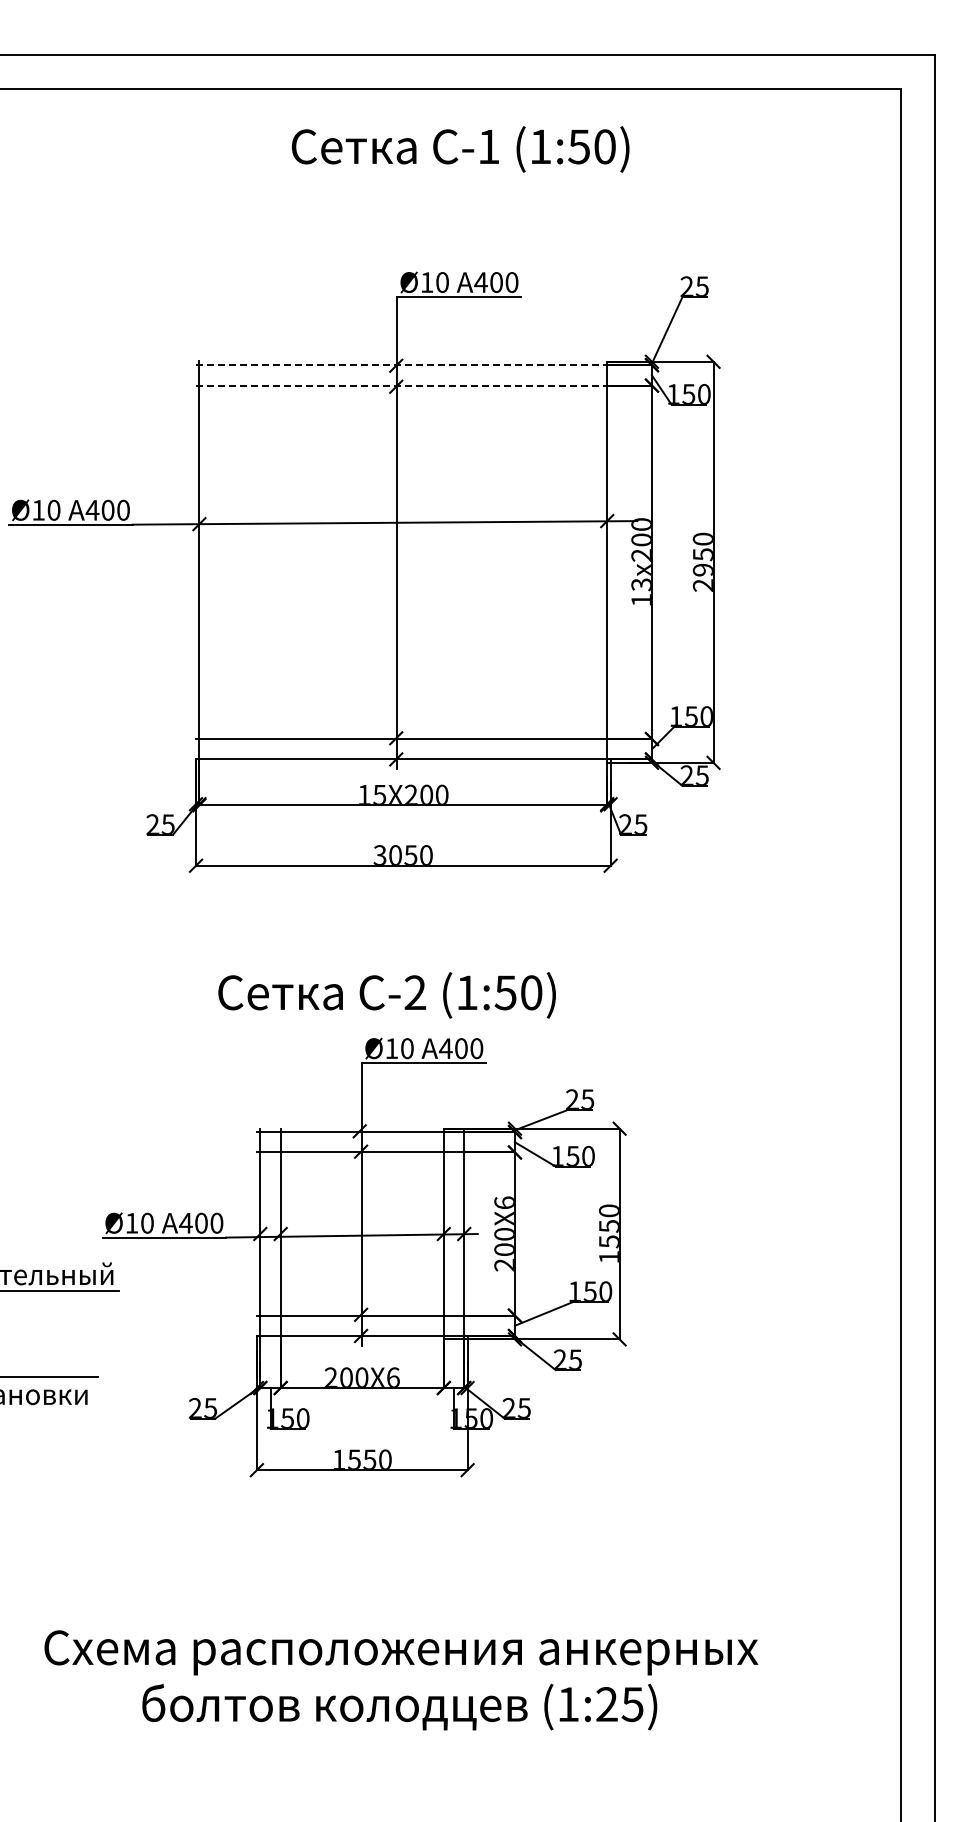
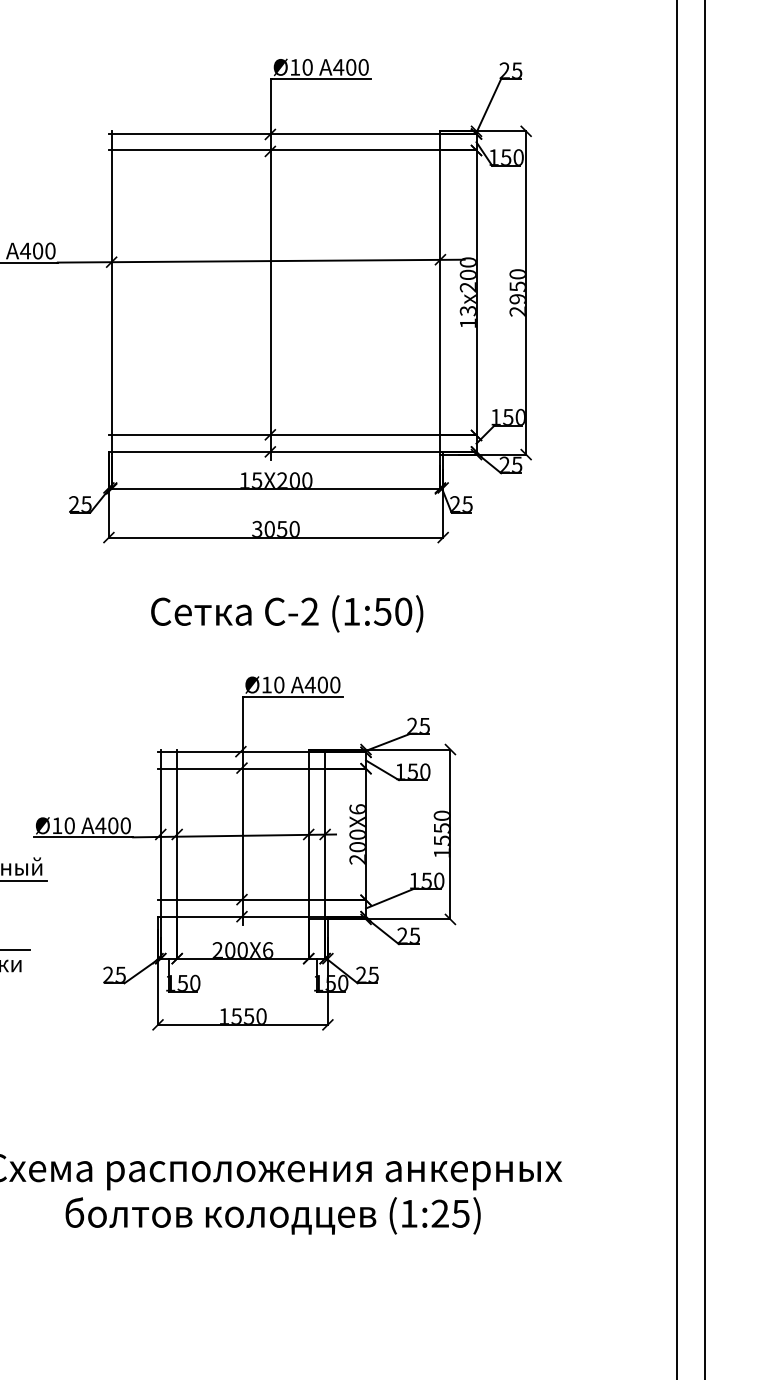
line: (403, 365) -> (276, 134), dashed -> solid
line: (403, 385) -> (276, 150), dashed -> solid
text: (386, 995) -> (286, 613), moved

